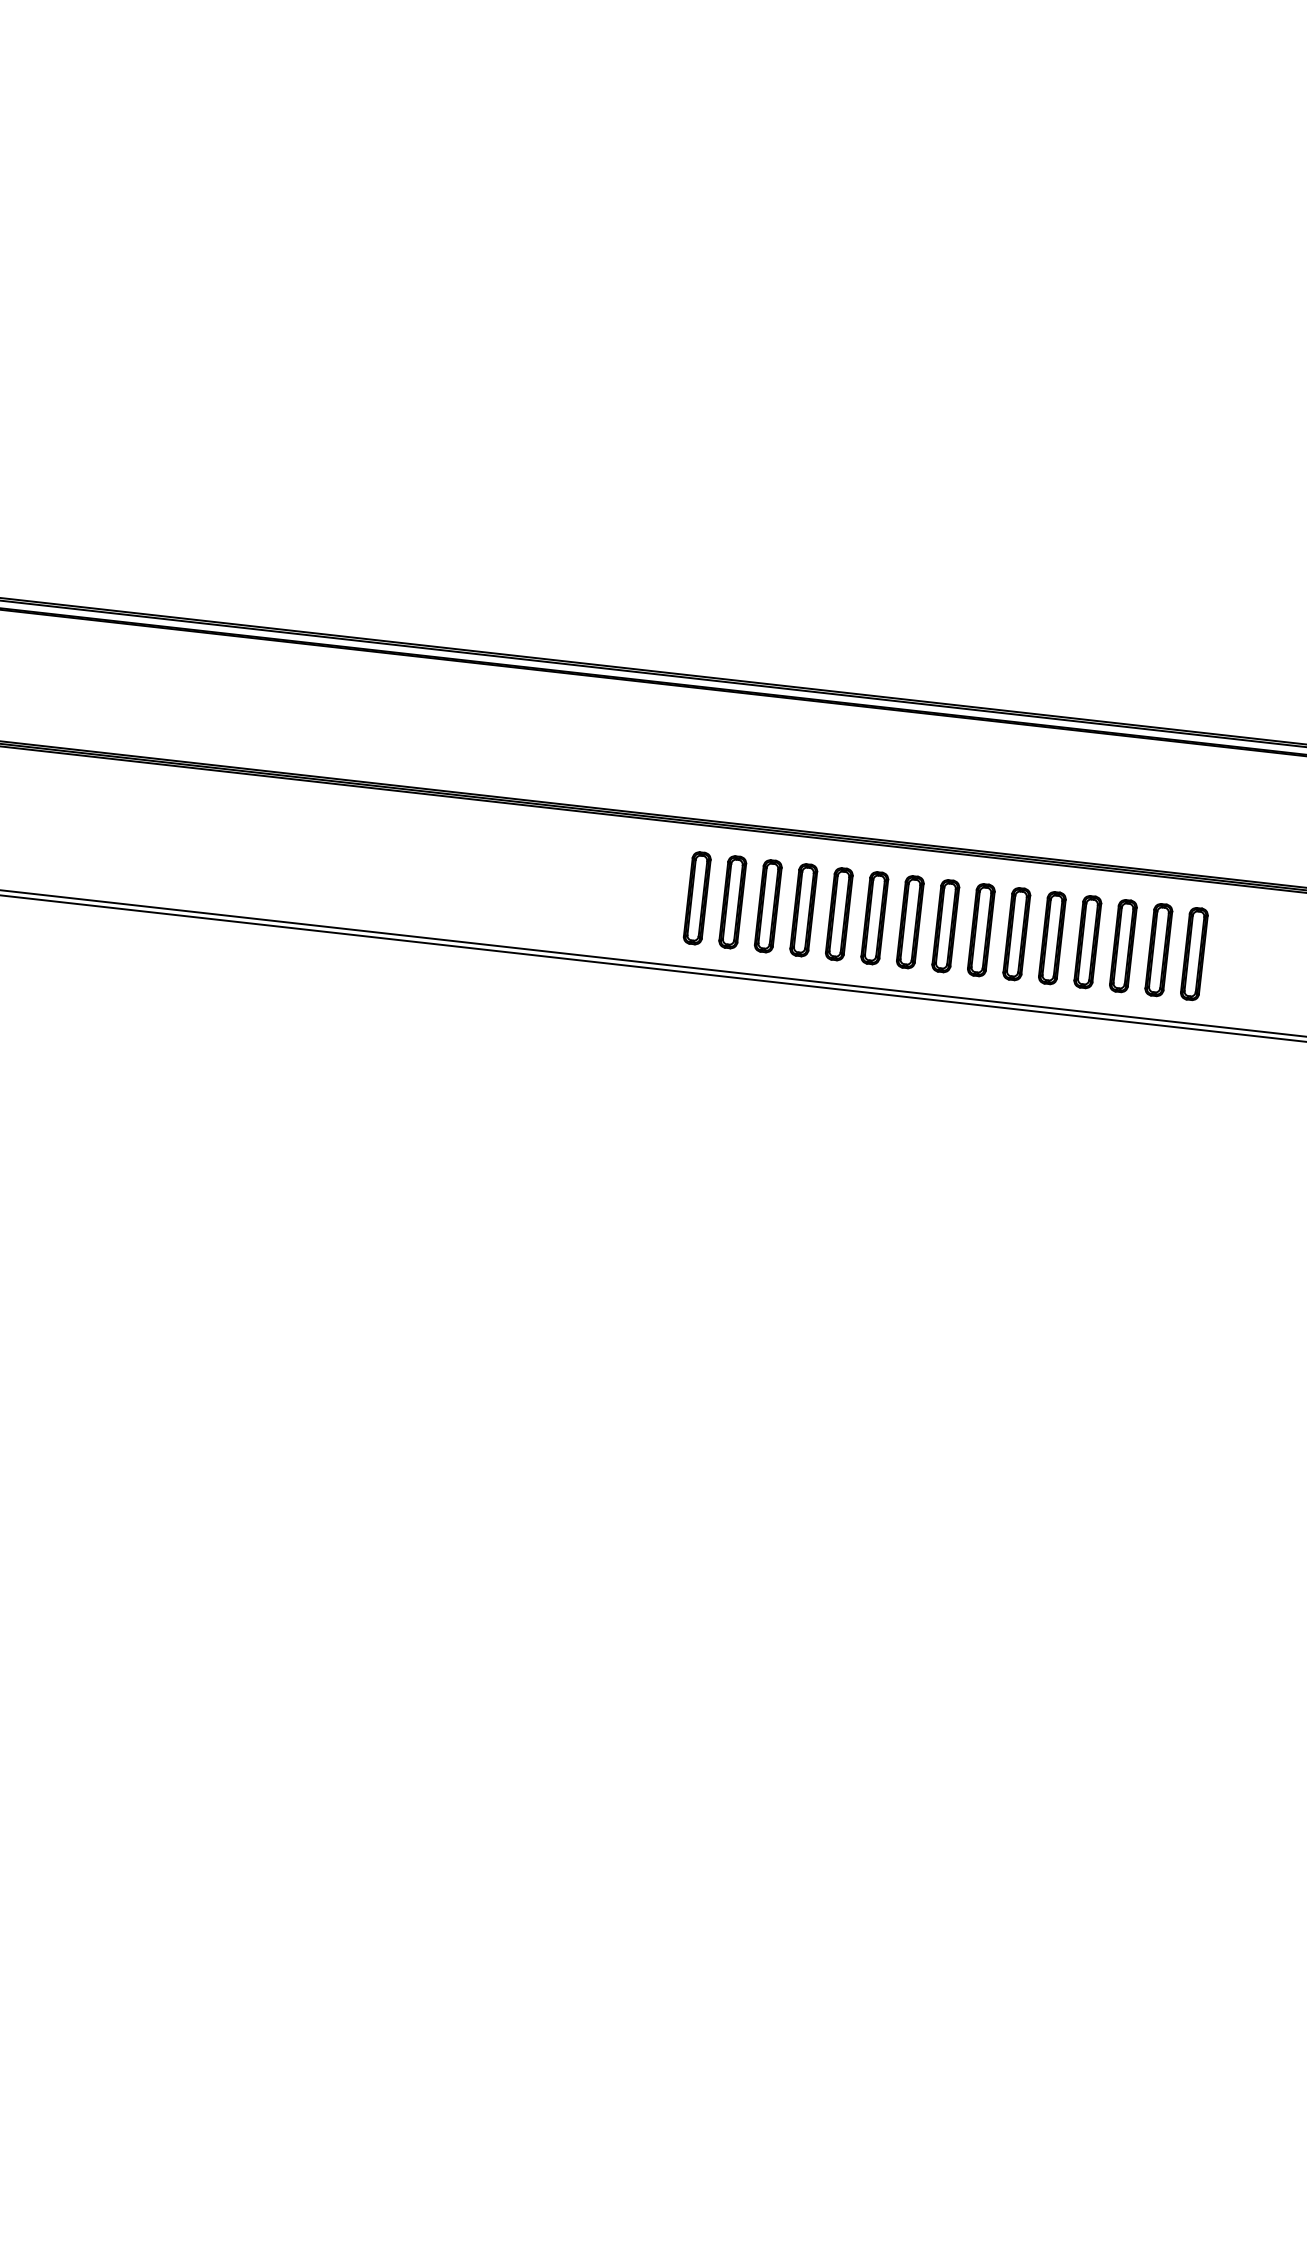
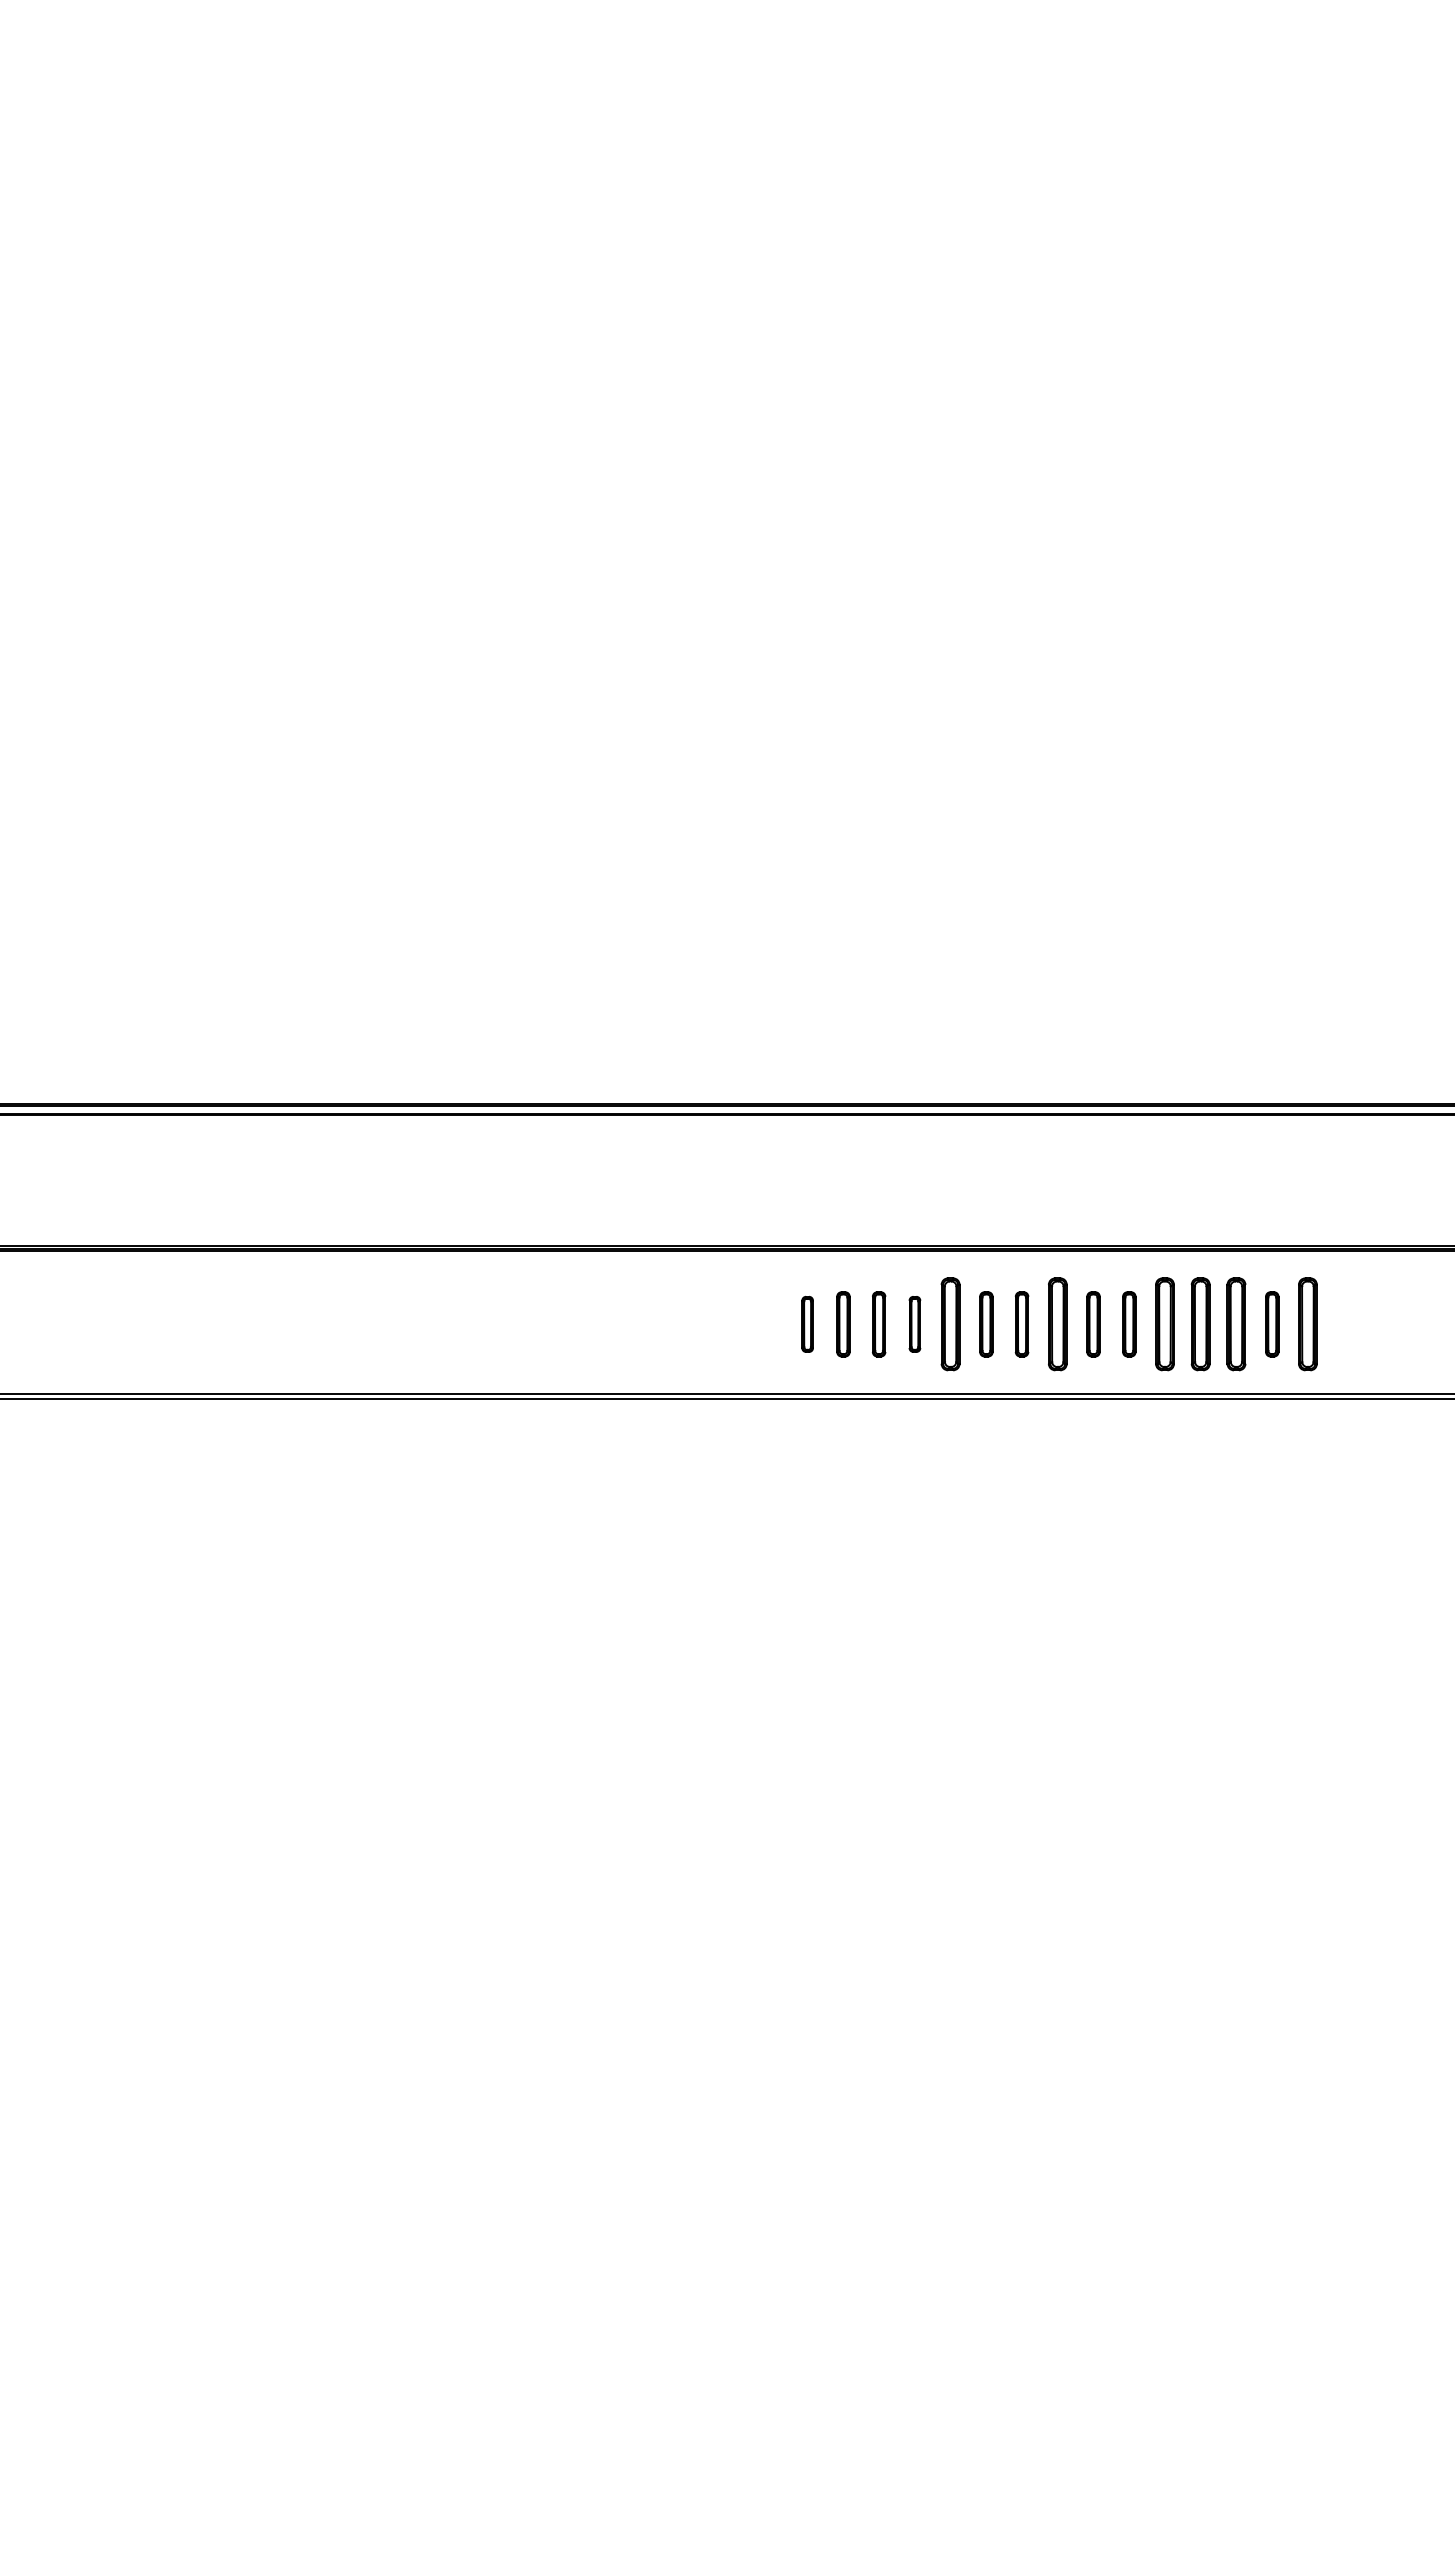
part: (697, 898) -> (807, 1324), size x0.6
part: (732, 902) -> (843, 1324), size x0.7
part: (767, 906) -> (878, 1324), size x0.7
part: (803, 910) -> (914, 1324), size x0.6
part: (874, 918) -> (986, 1324), size x0.7
part: (909, 922) -> (1021, 1324), size x0.7
part: (981, 930) -> (1093, 1324), size x0.7
part: (1017, 934) -> (1129, 1324), size x0.7
part: (1159, 950) -> (1272, 1324), size x0.7

